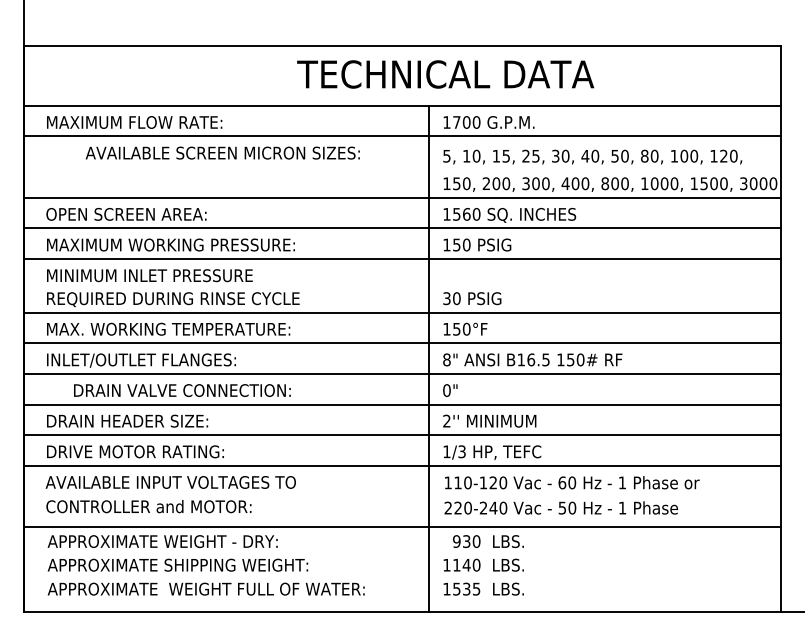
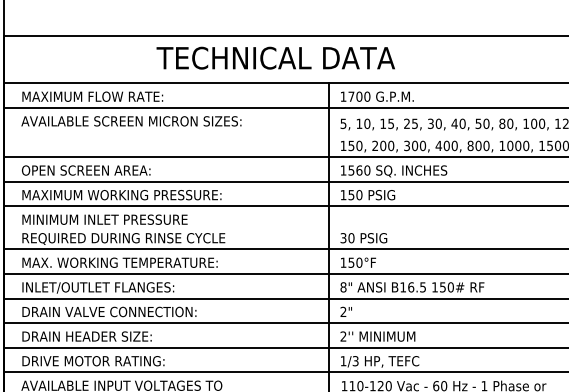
text: (445, 74) -> (275, 58), moved
text: (222, 152) -> (131, 120), moved
text: (182, 390) -> (109, 311), moved
text: (446, 390) -> (343, 311), 0" -> 2"

